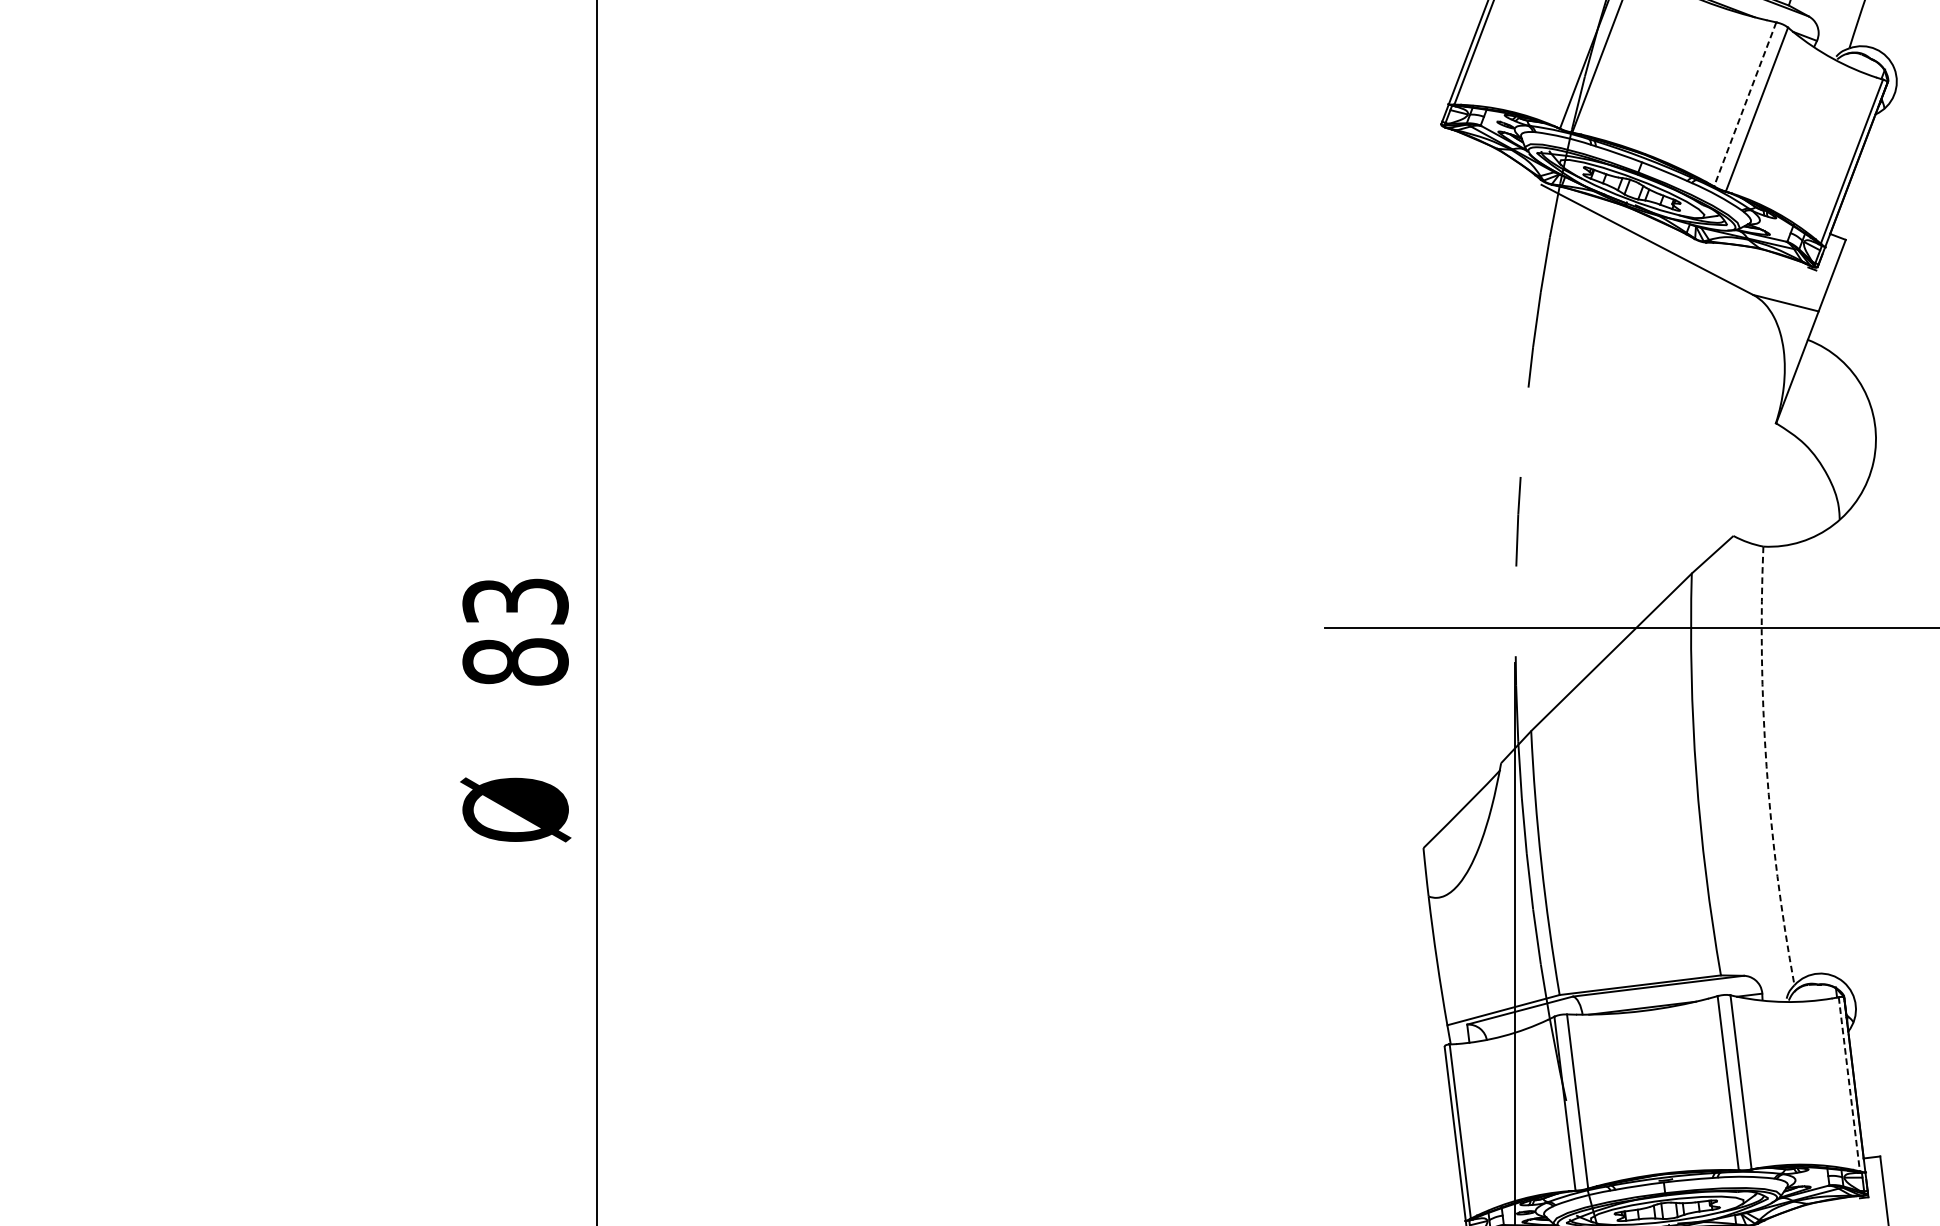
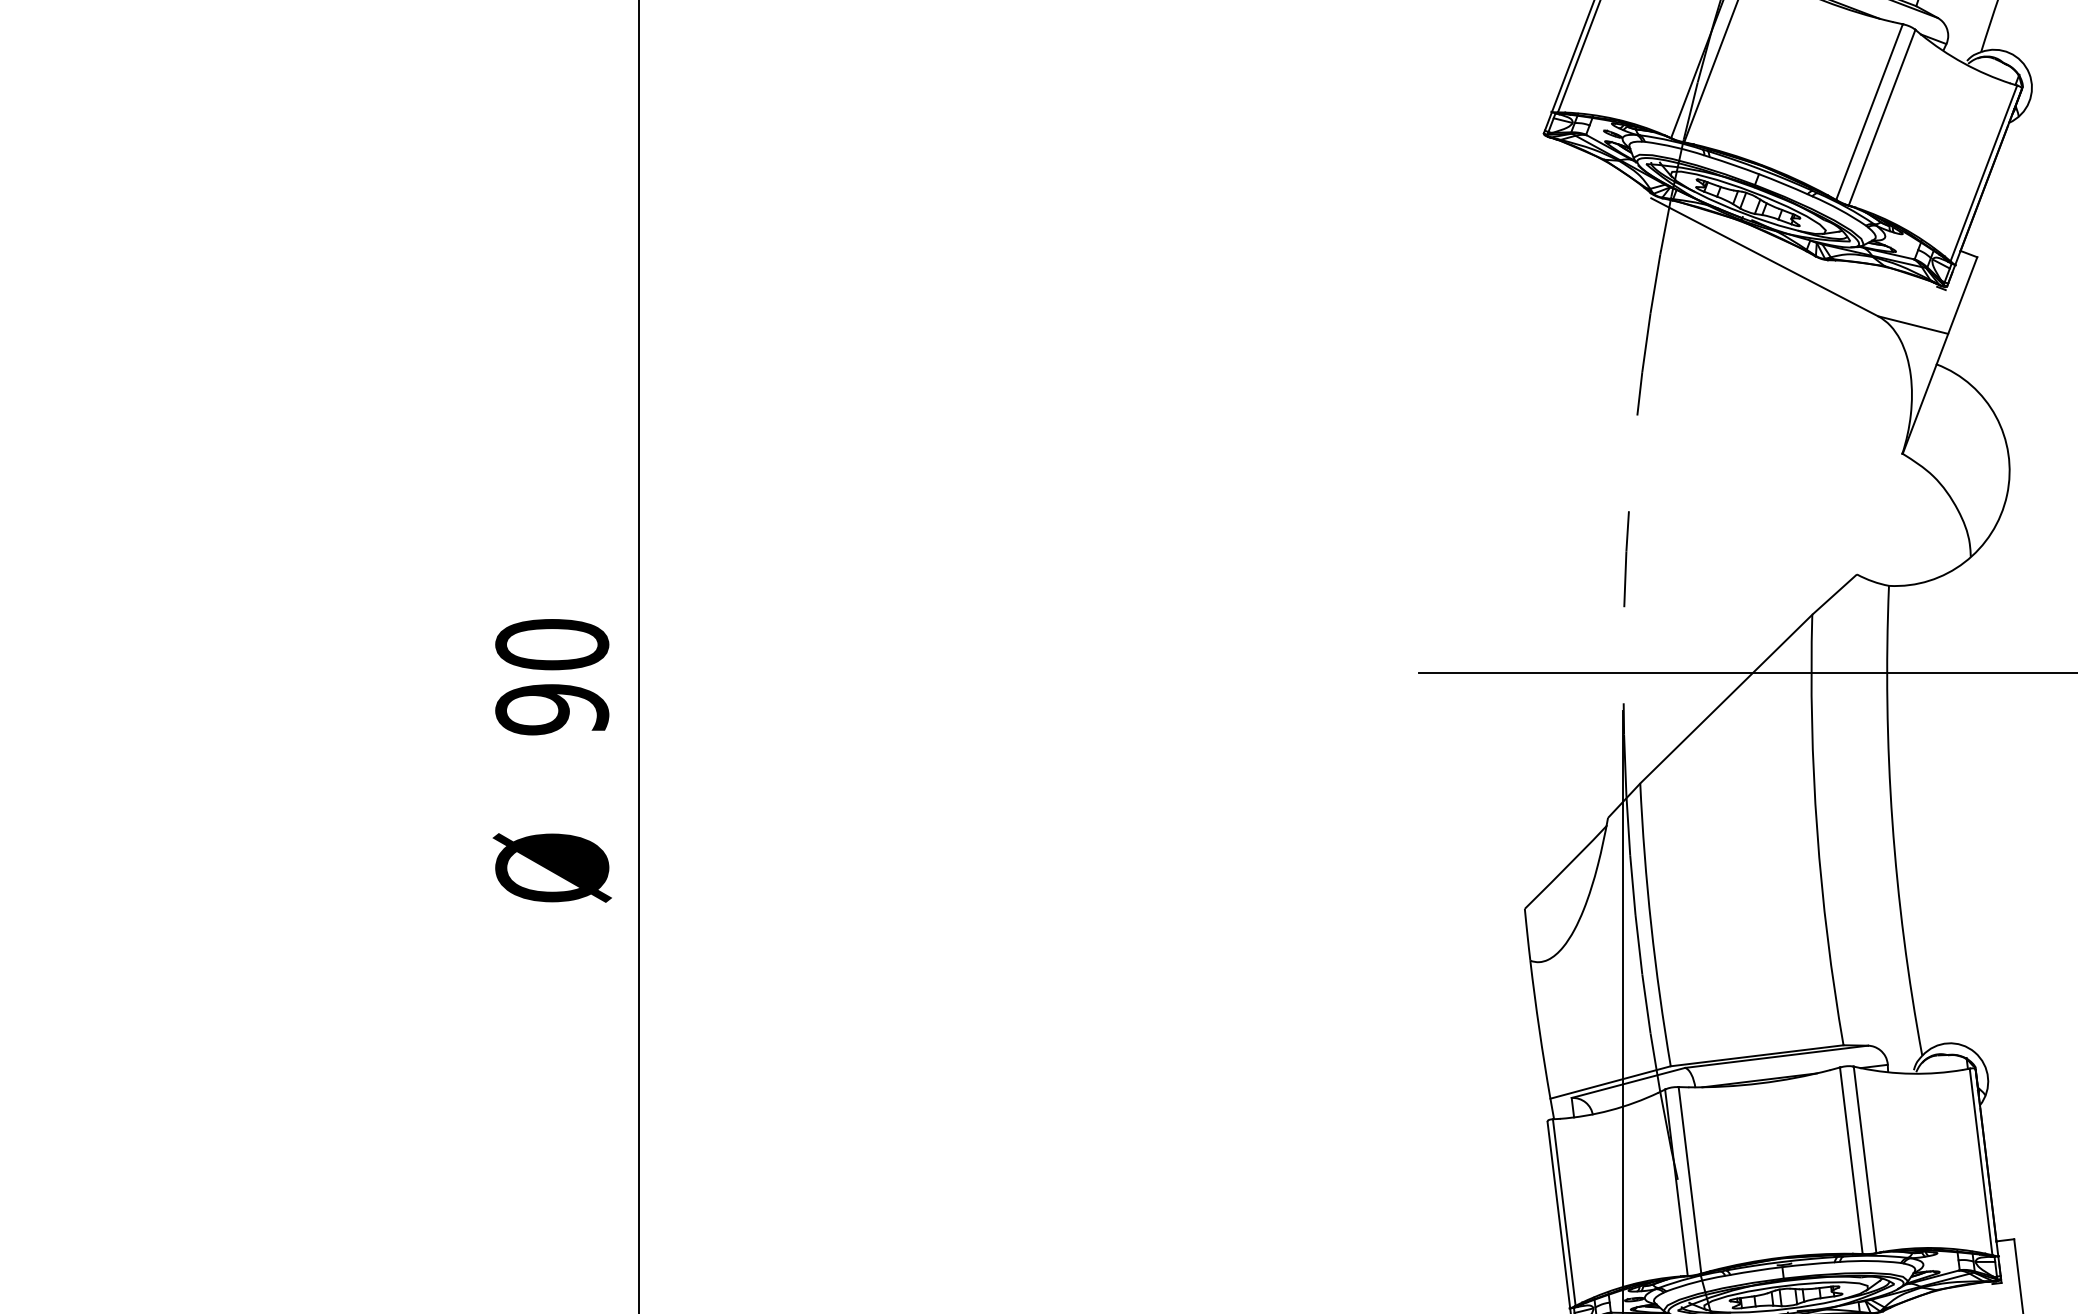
line: (1745, 104) -> (1869, 112), dashed -> solid
text: (515, 632) -> (552, 677), 83 -> 90
arc: (1766, 766) -> (1892, 821), dashed -> solid
line: (1849, 1083) -> (1981, 1161), dashed -> solid

